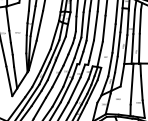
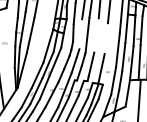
line: (82, 24) -> (80, 33), removed
line: (95, 25) -> (96, 34), removed
line: (103, 28) -> (105, 38), removed

